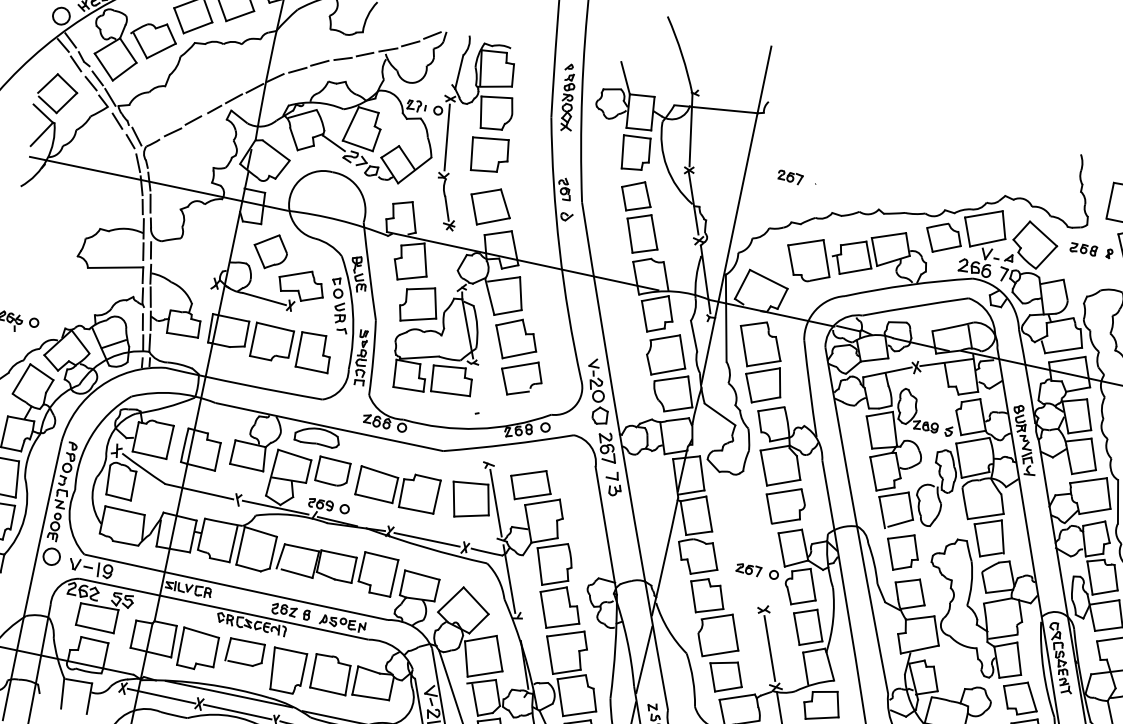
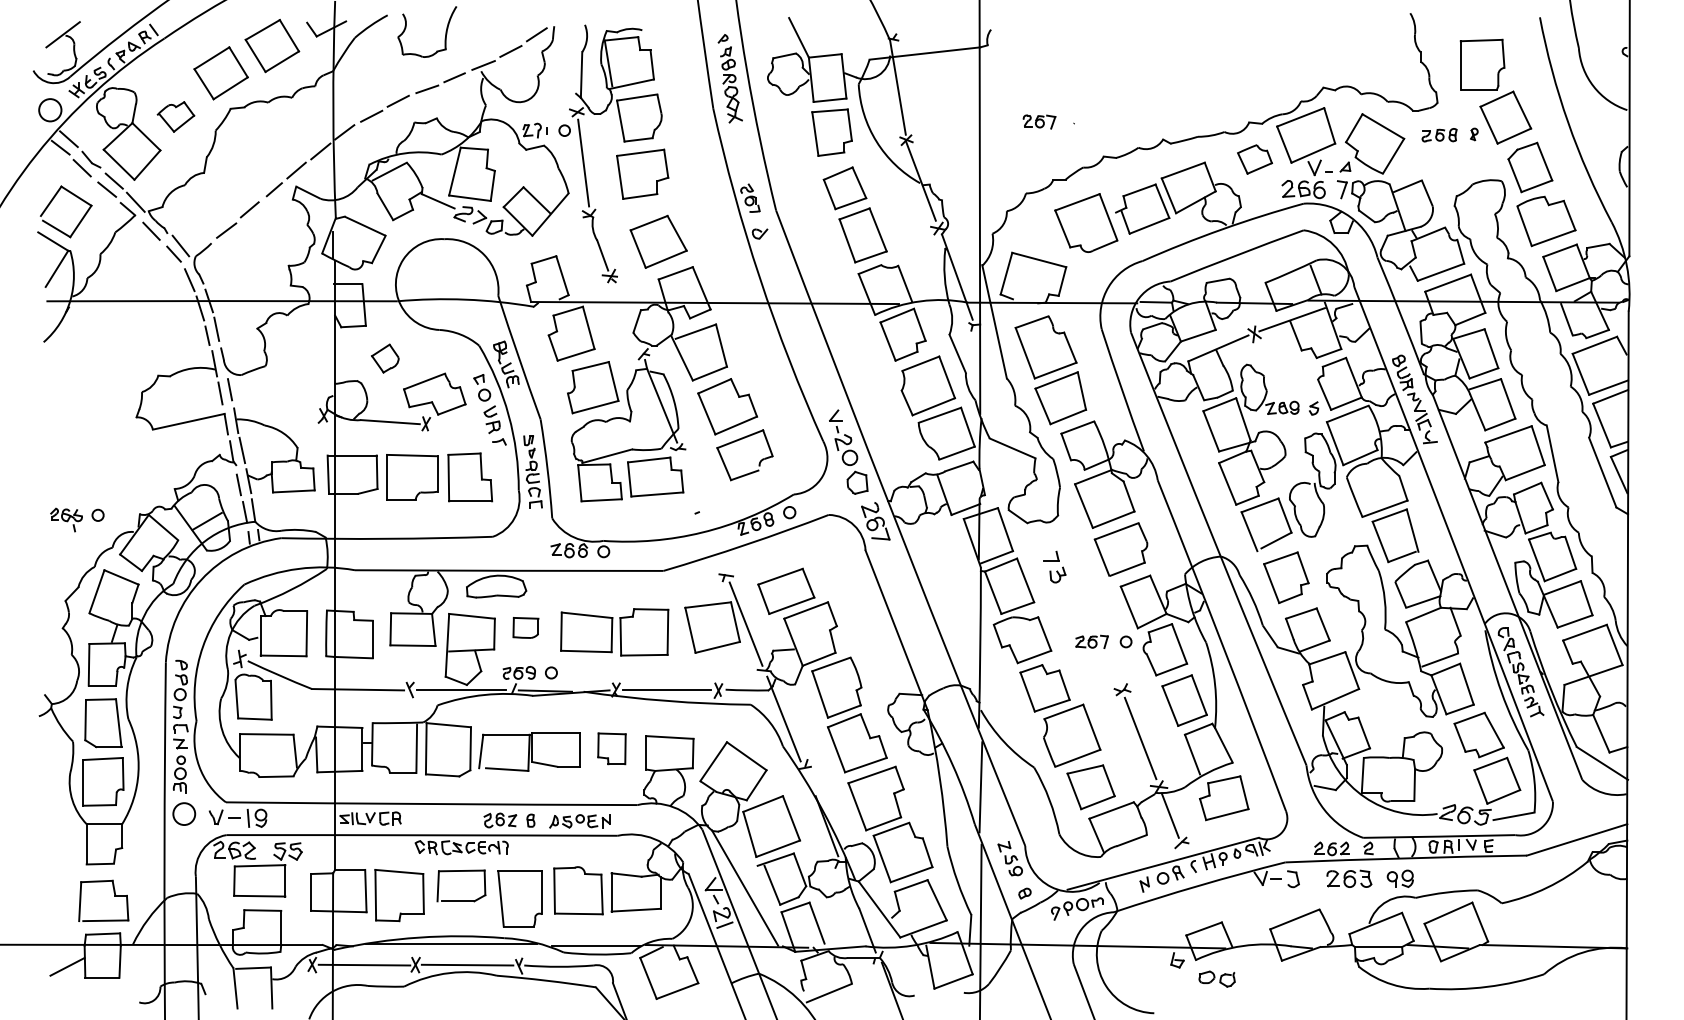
part: (152, 40) -> (175, 116), size x0.6
part: (943, 238) -> (1254, 159), size x0.7
part: (270, 251) -> (385, 358), size x0.6
part: (332, 471) -> (525, 627), size x0.6
part: (613, 483) -> (1054, 566), moved
part: (377, 574) -> (611, 748), size x0.6

